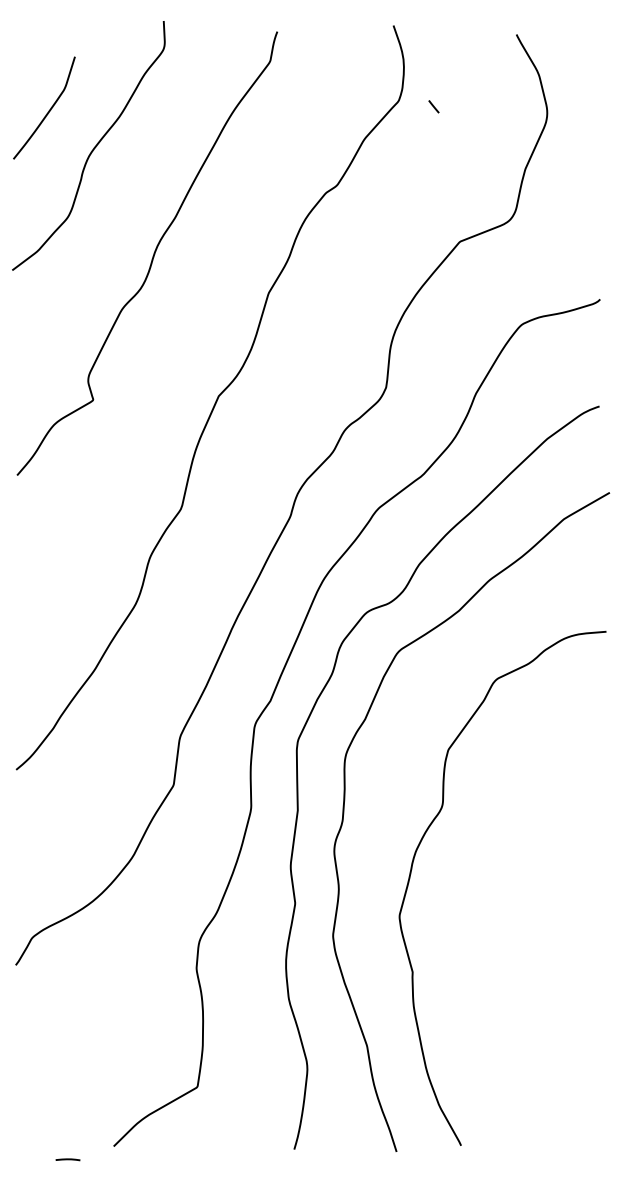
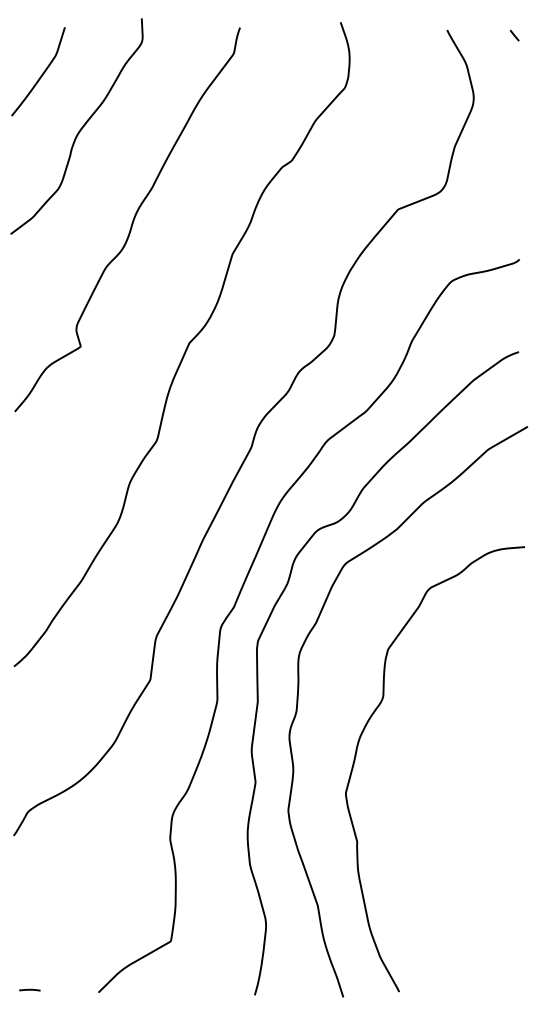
line: (433, 106) -> (514, 35), moved
curve: (47, 111) -> (41, 74), moved
line: (67, 1159) -> (29, 989), moved

